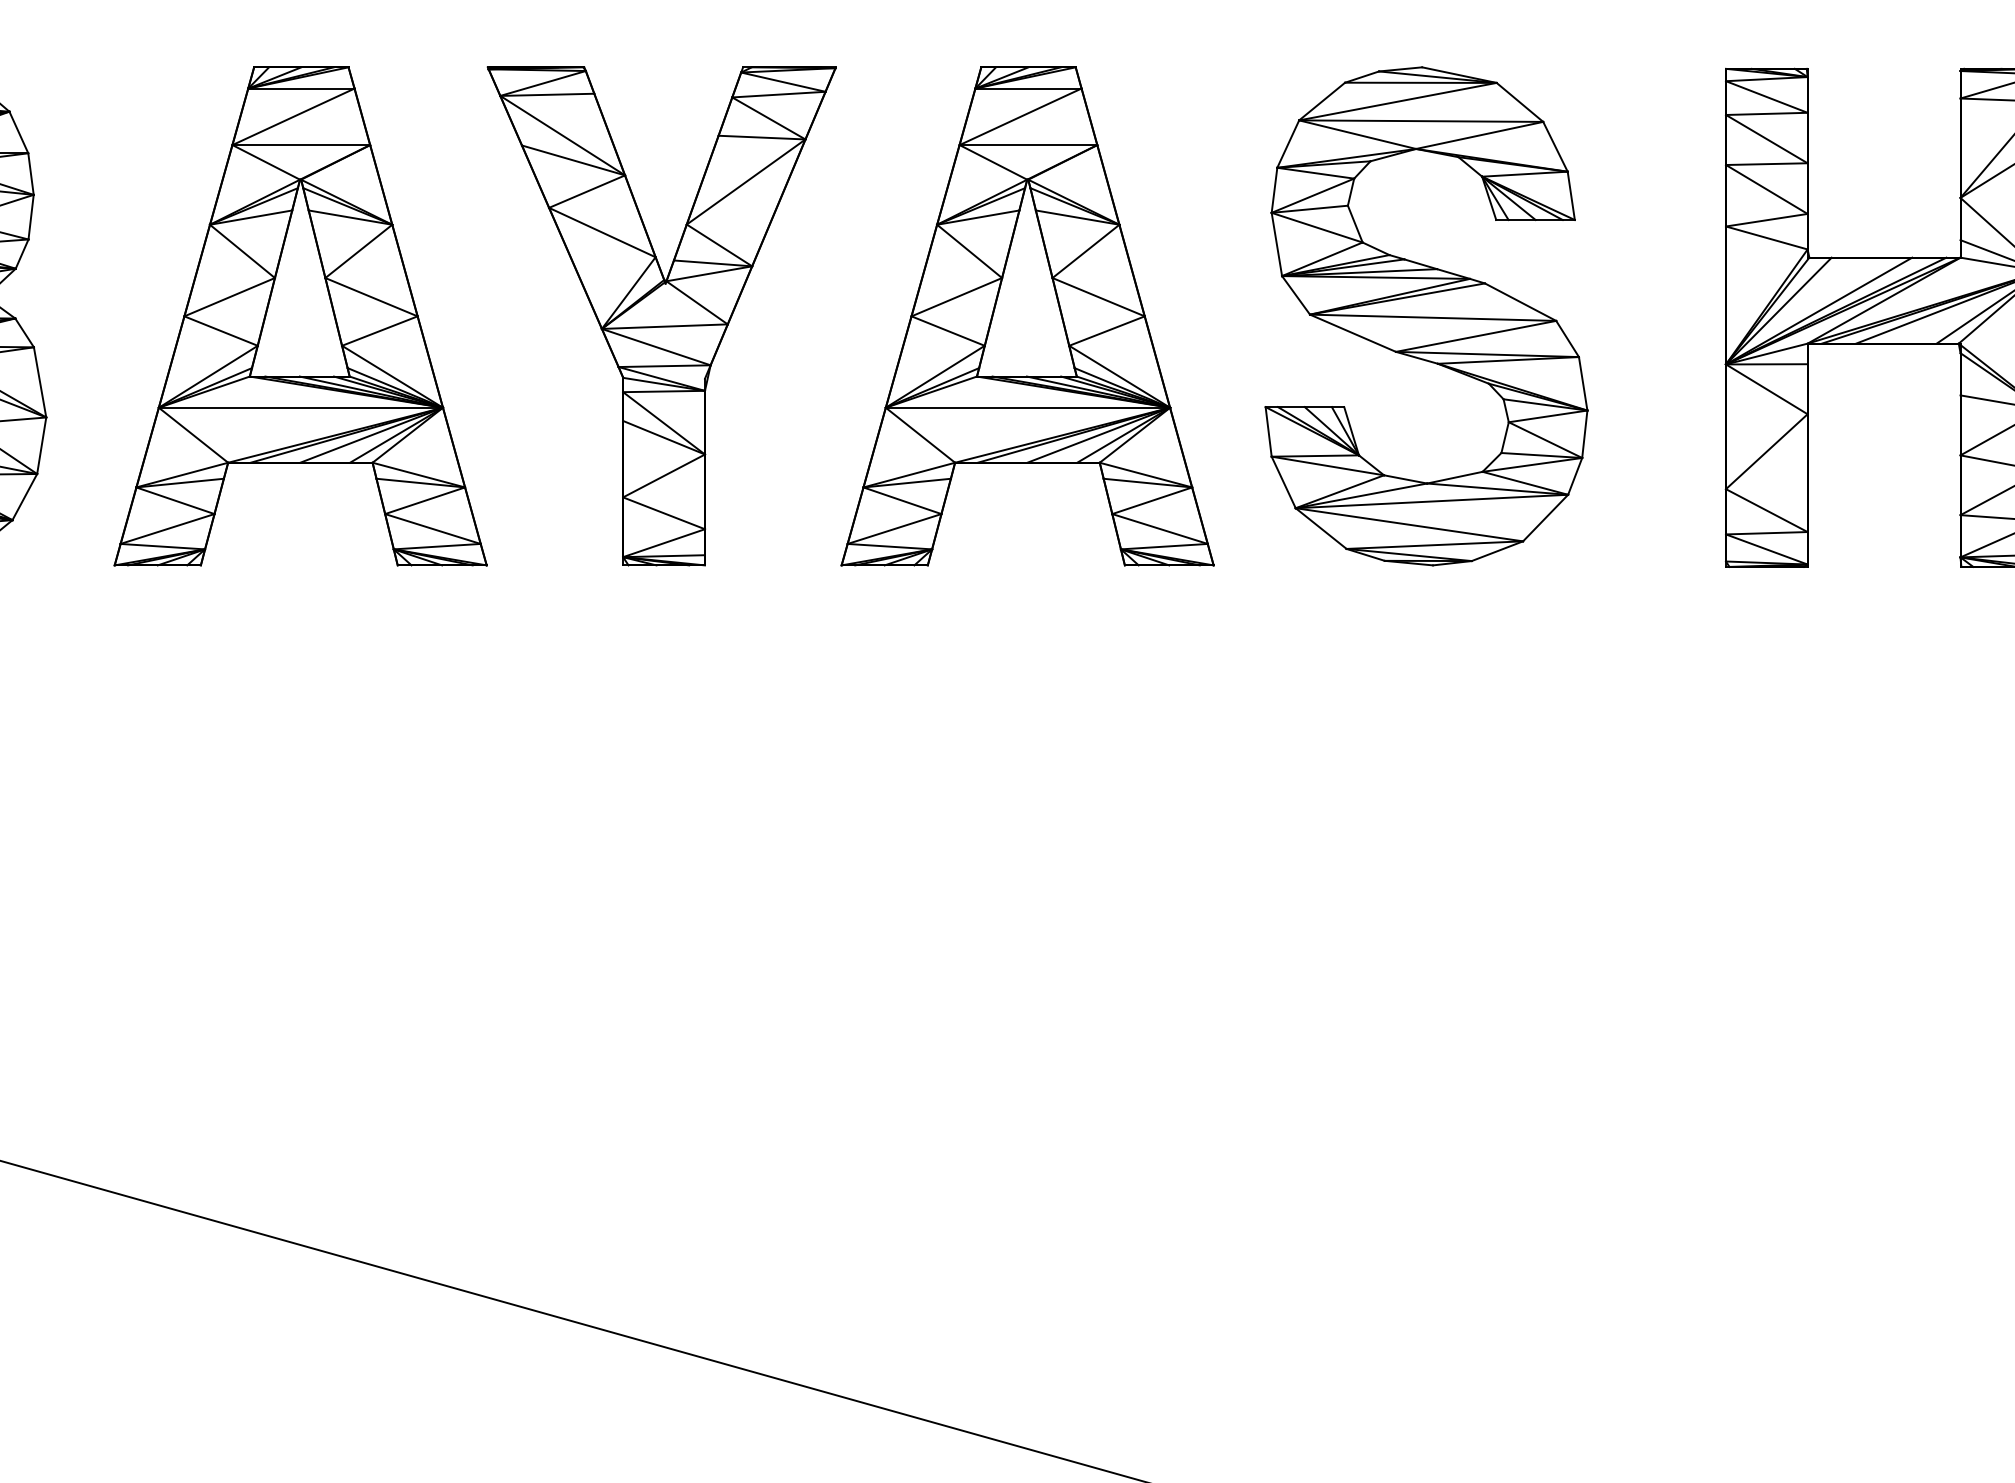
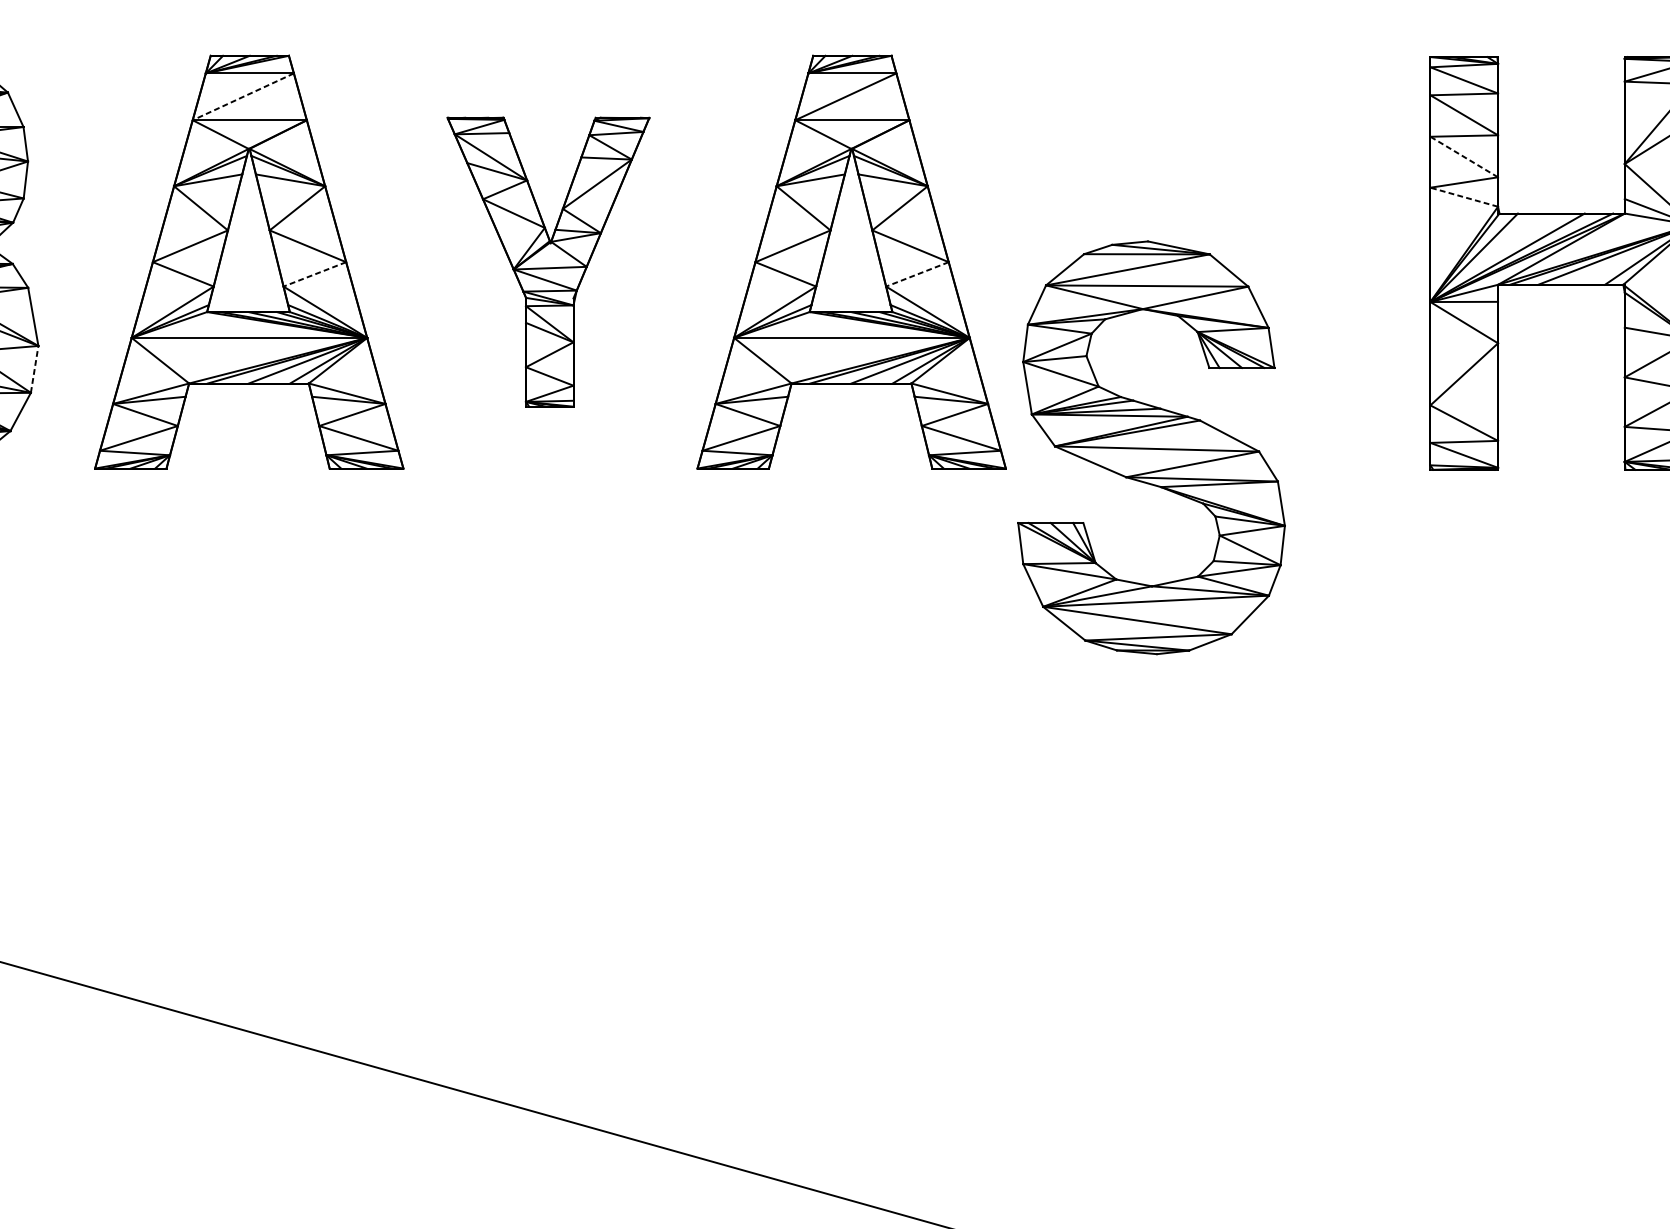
line: (293, 117) -> (243, 97), solid -> dashed
line: (1766, 189) -> (1463, 157), solid -> dashed
line: (1766, 237) -> (1463, 196), solid -> dashed
part: (661, 316) -> (548, 262), size x0.7
part: (1426, 316) -> (1151, 447), moved
line: (379, 331) -> (314, 274), solid -> dashed
line: (1107, 331) -> (917, 274), solid -> dashed
line: (41, 445) -> (34, 369), solid -> dashed

